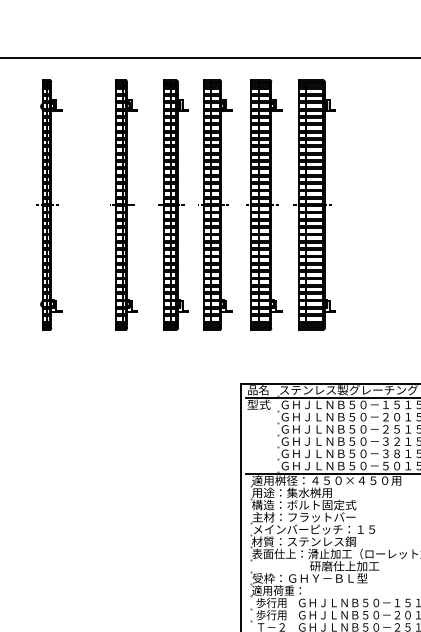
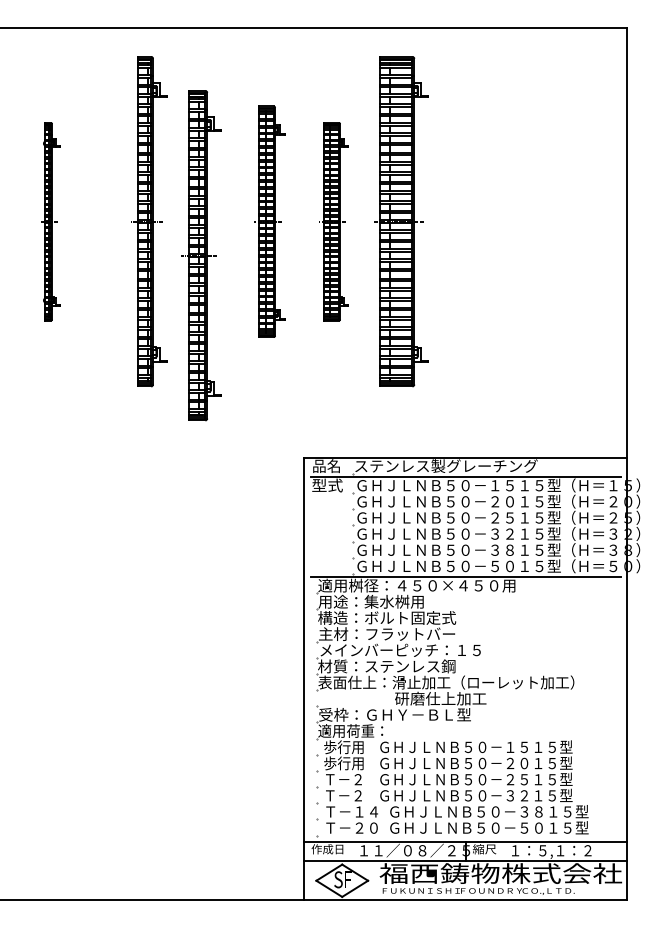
part: (49, 205) -> (50, 221), size x0.6
part: (173, 205) -> (201, 255), moved
part: (215, 205) -> (269, 221), size x0.7
part: (264, 205) -> (334, 221), size x0.6

